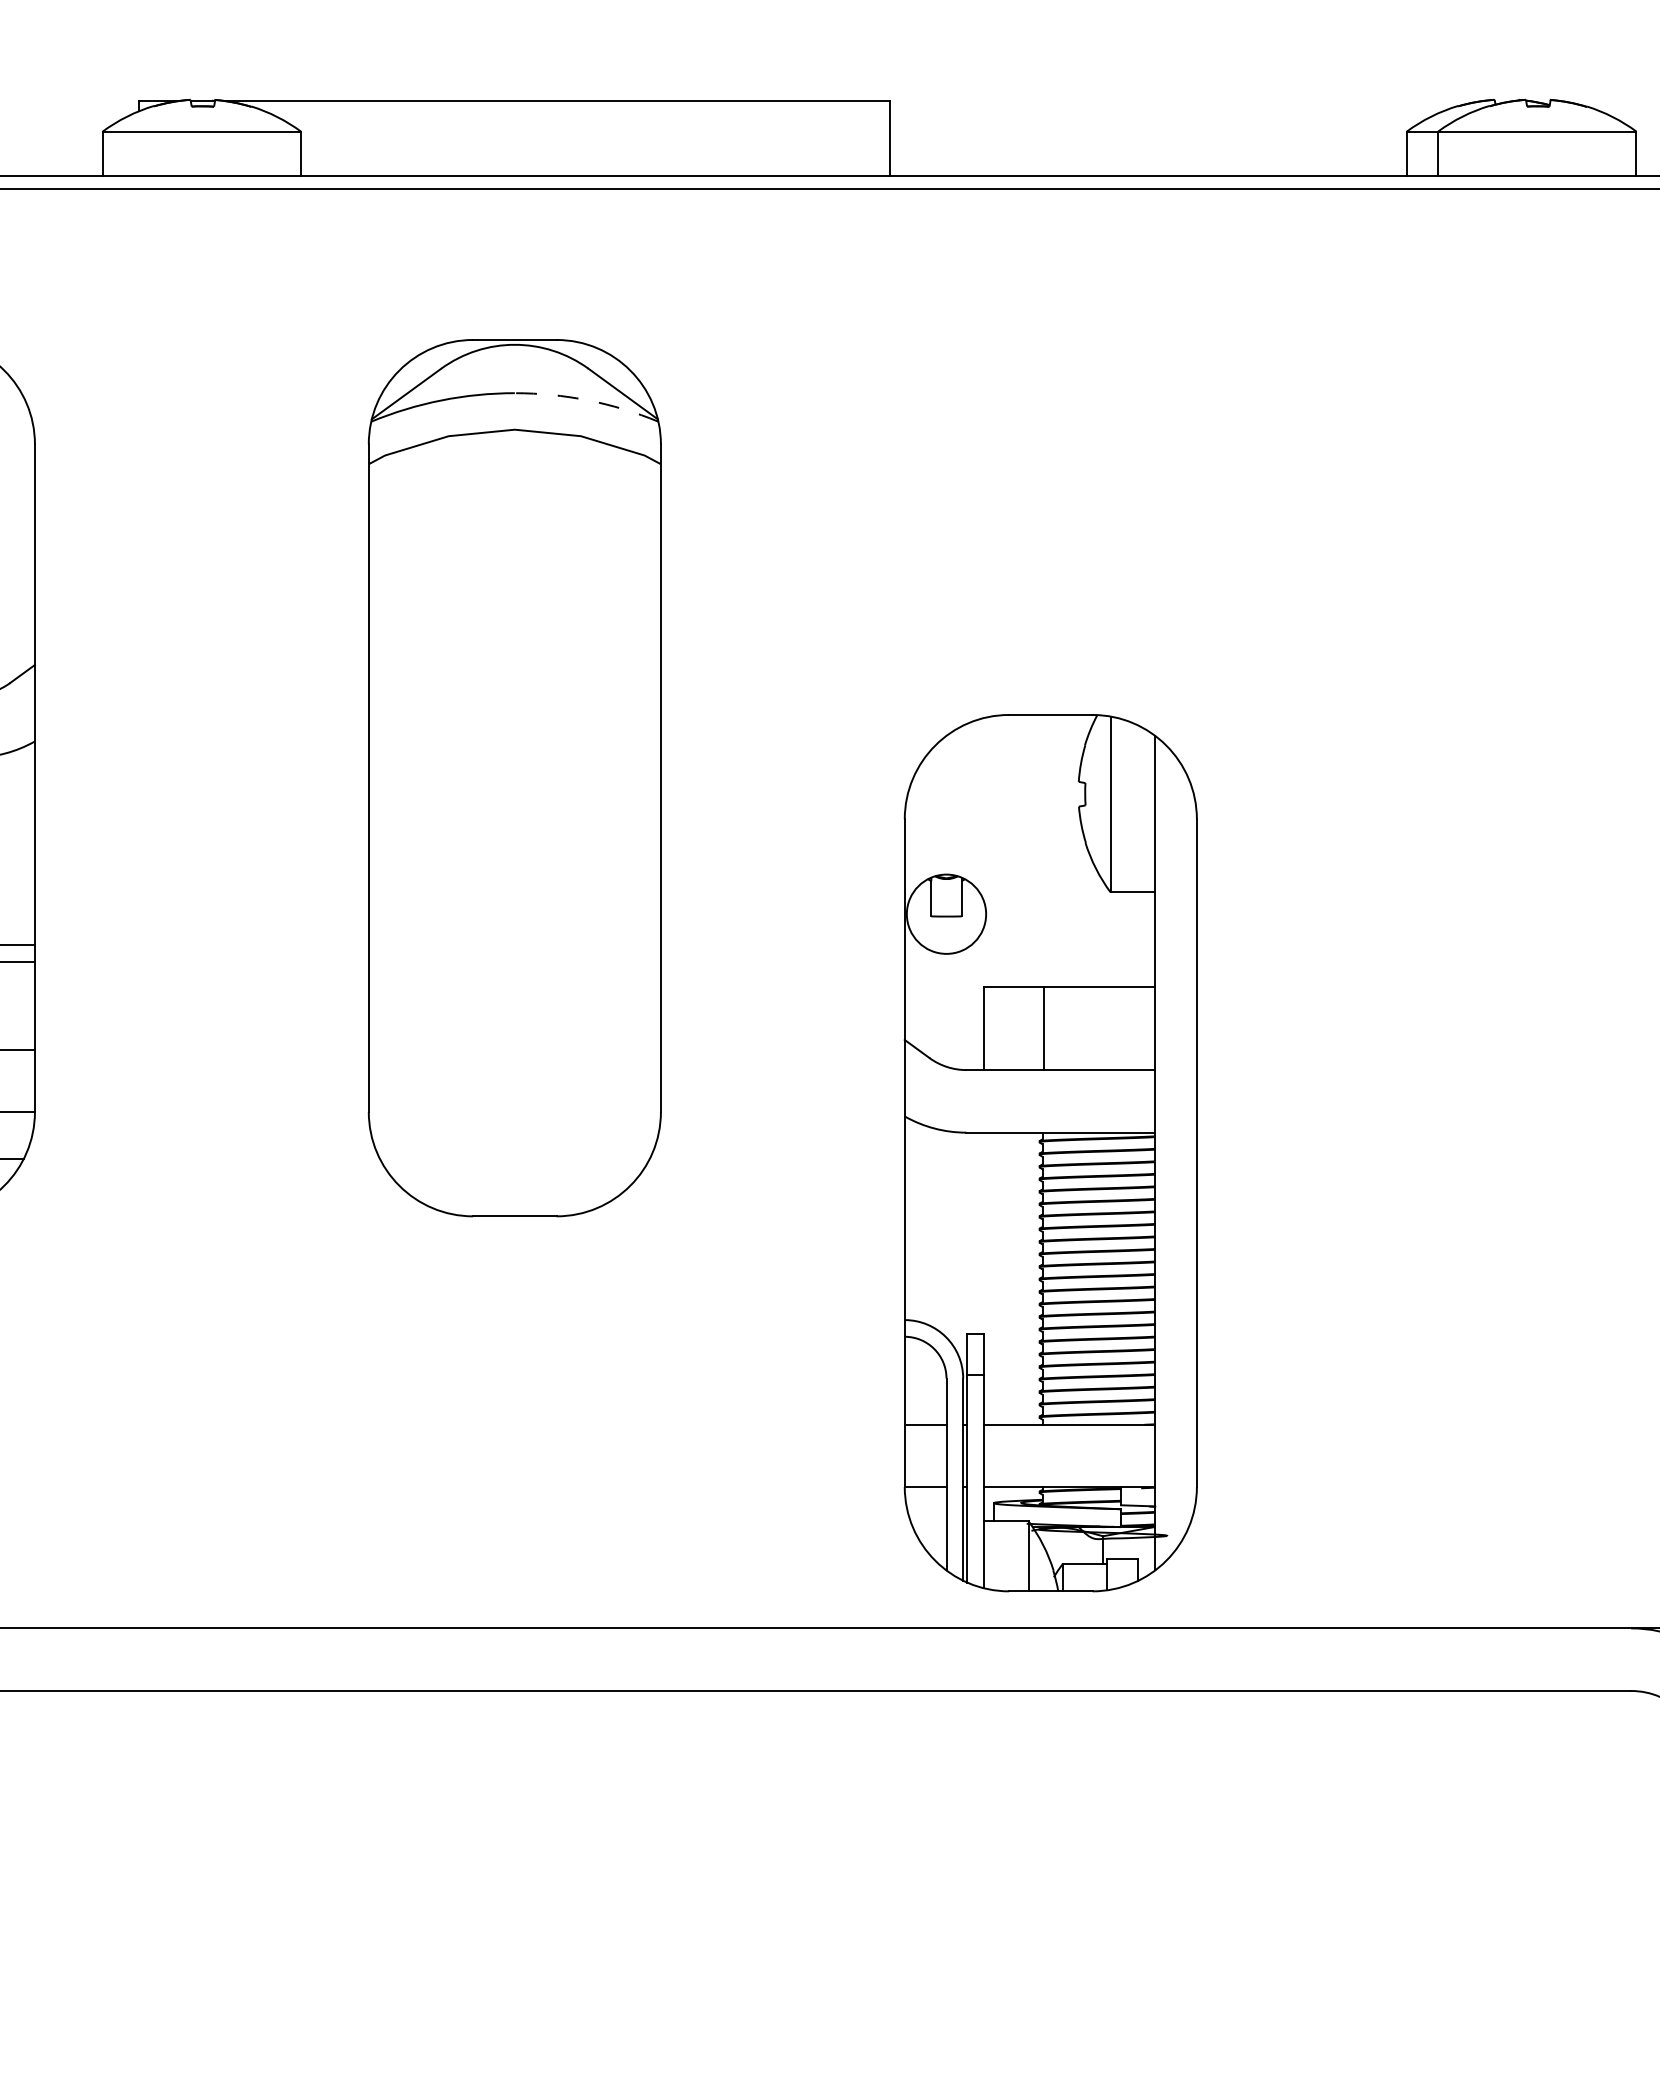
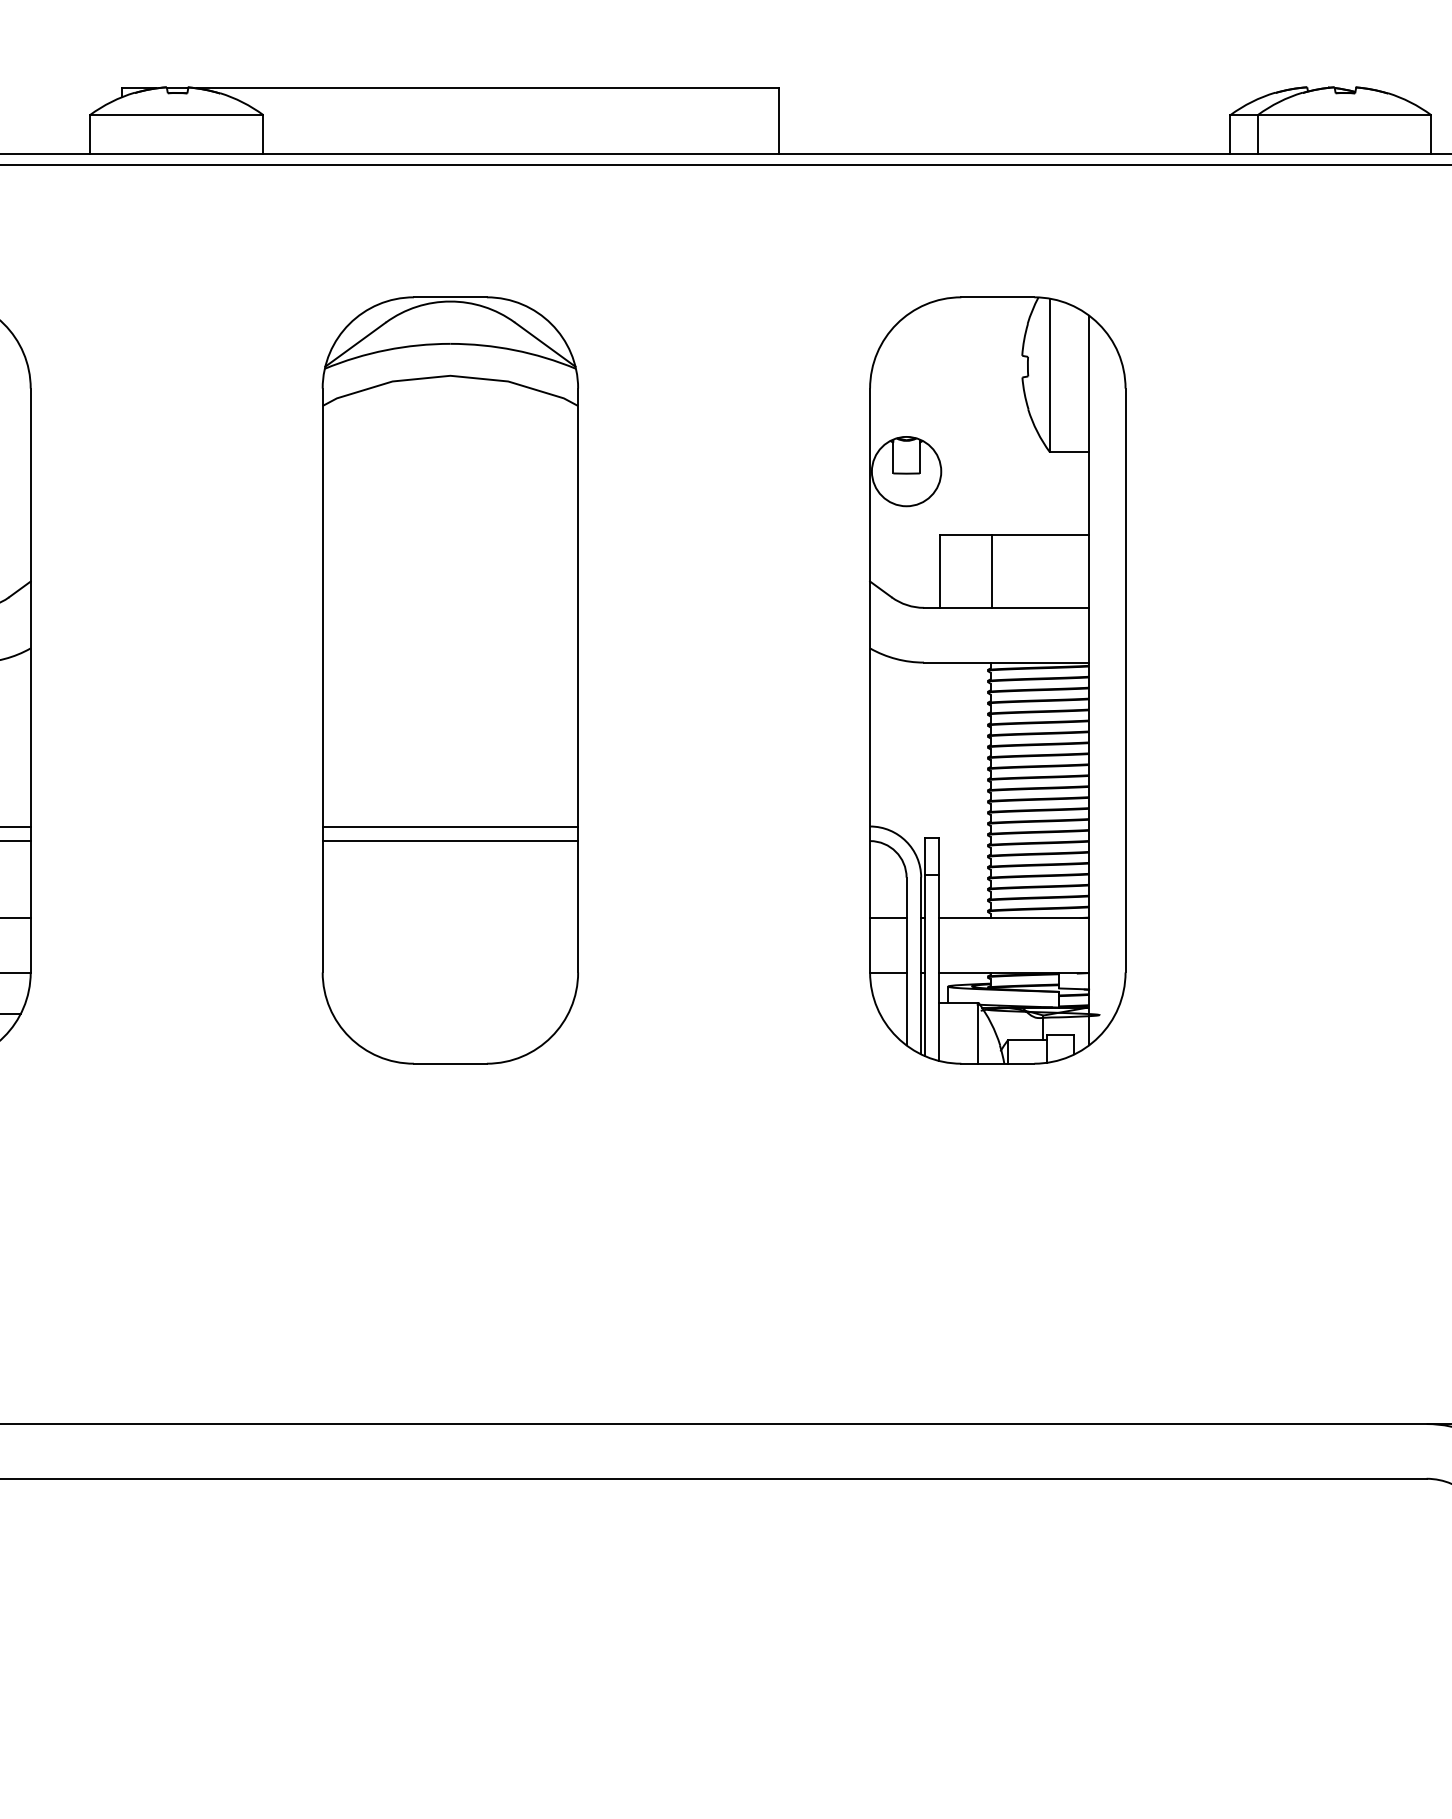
arc: (588, 400) -> (514, 350), dashed -> solid
line: (514, 945) -> (450, 826), added
line: (514, 961) -> (450, 840), added
part: (1050, 1153) -> (997, 680), moved

